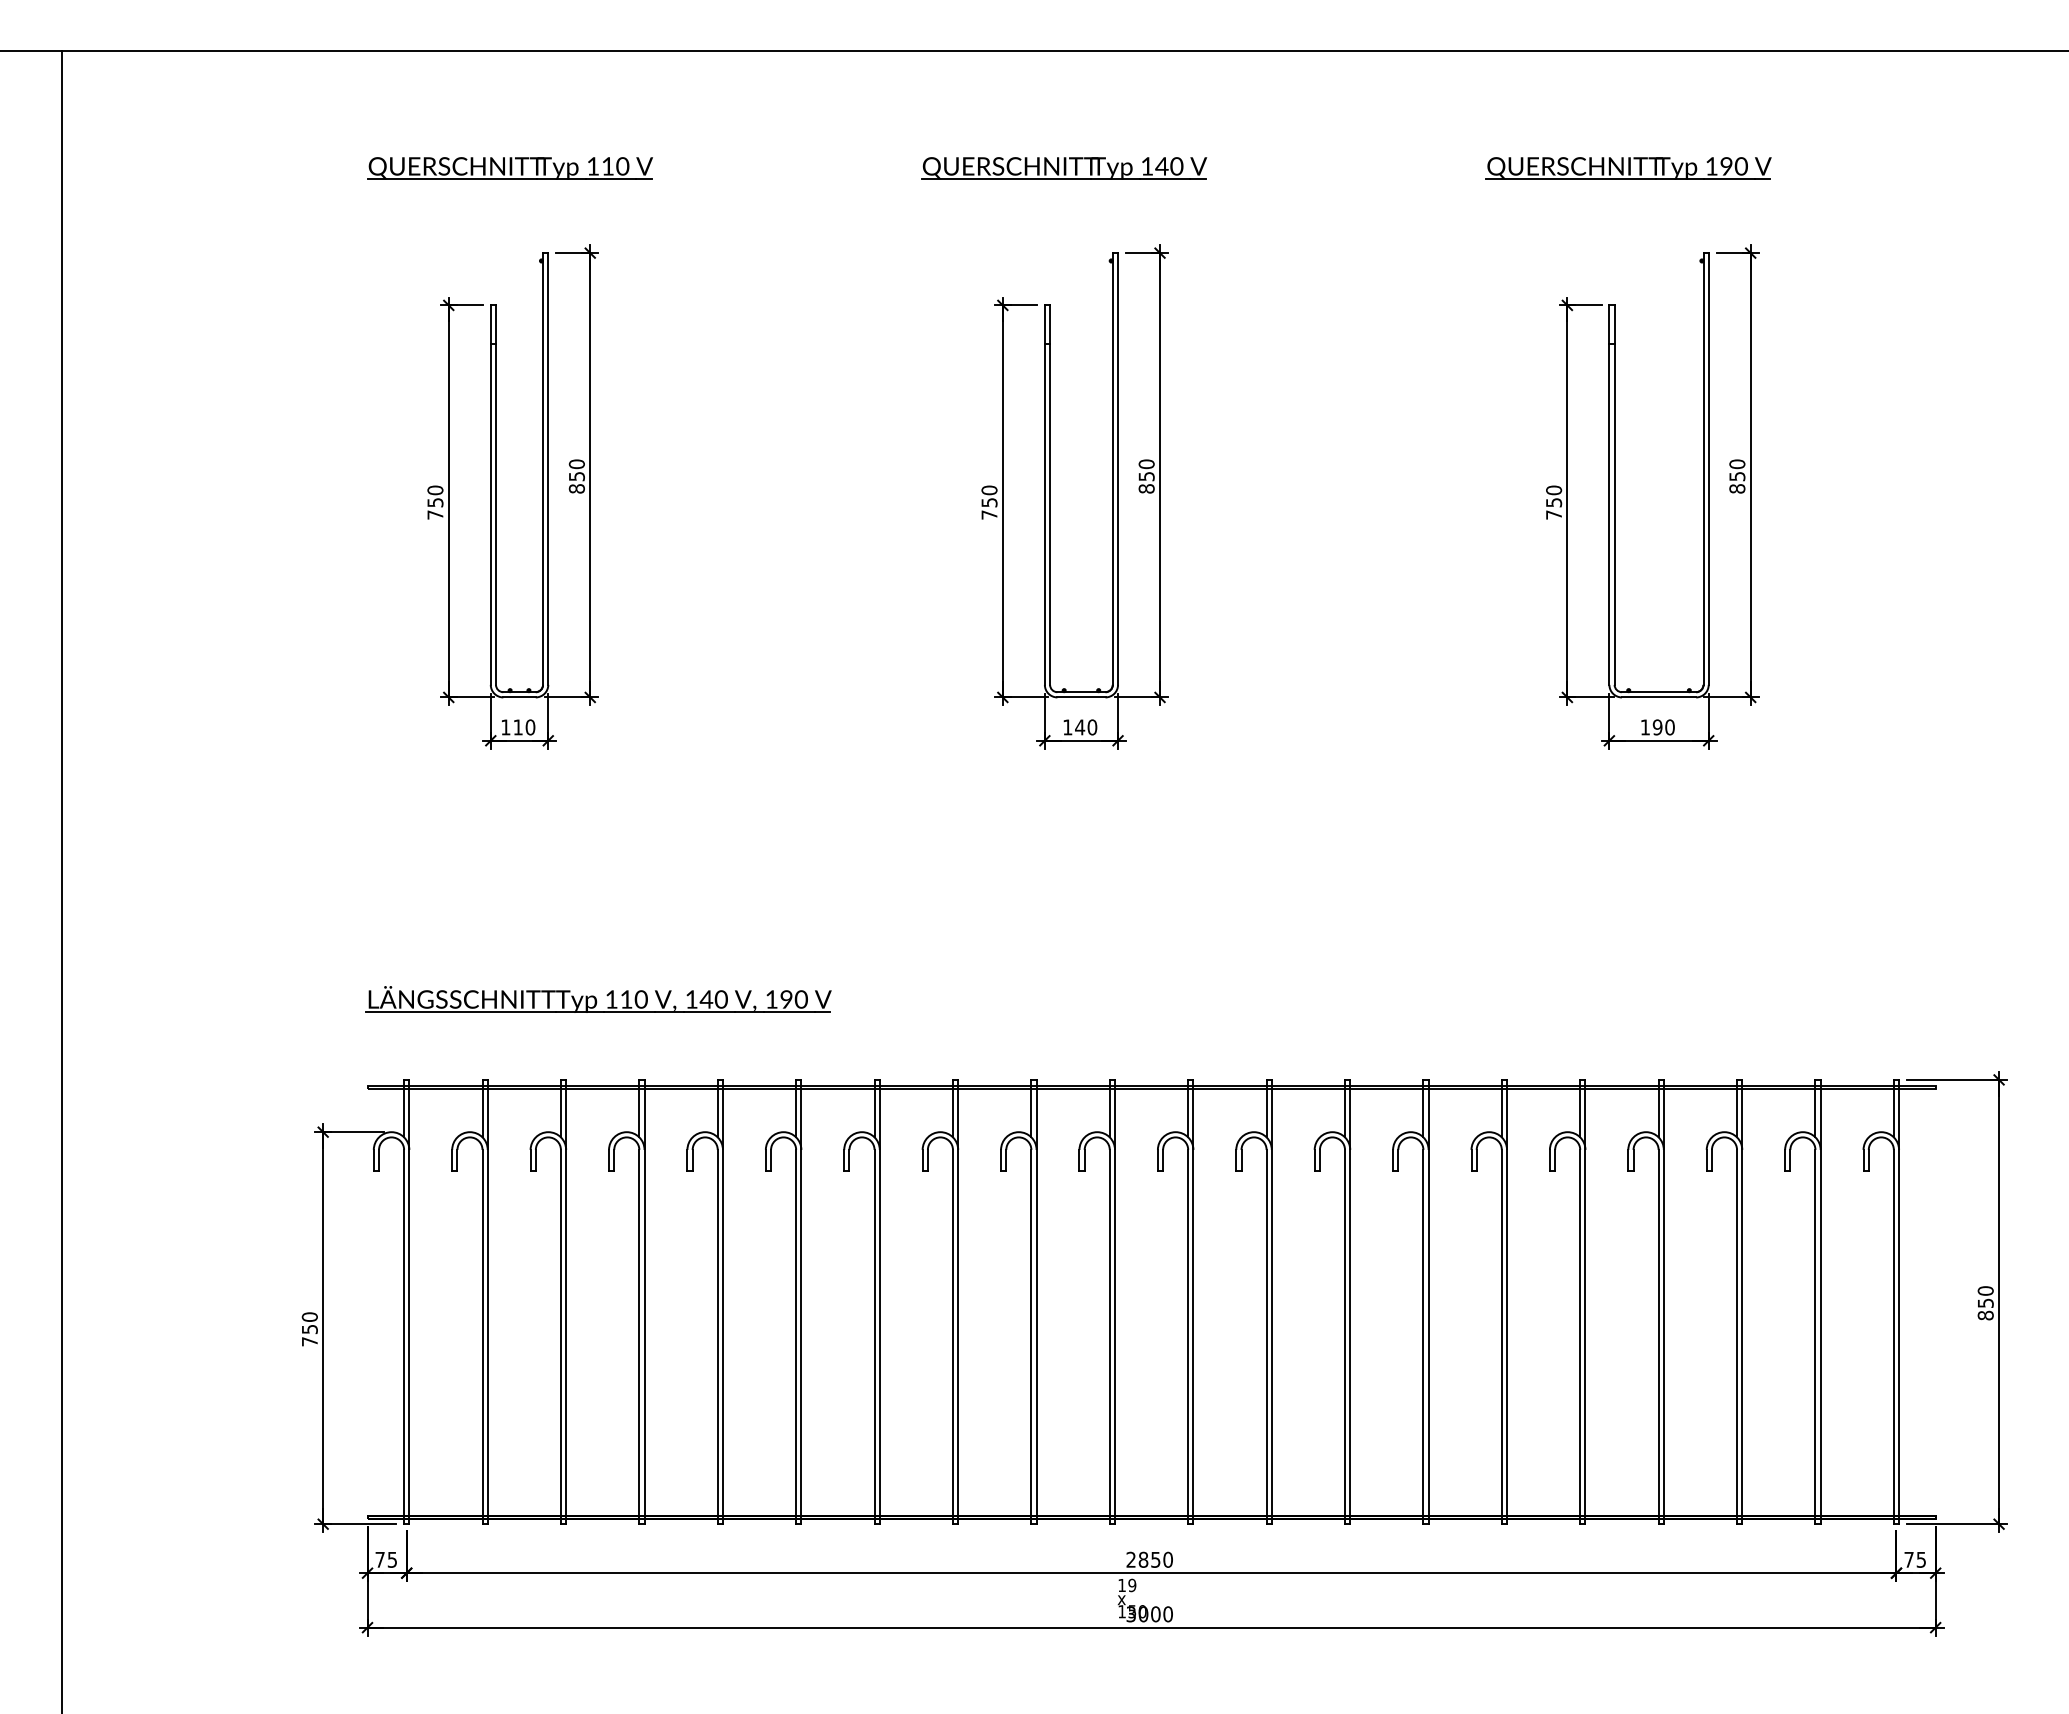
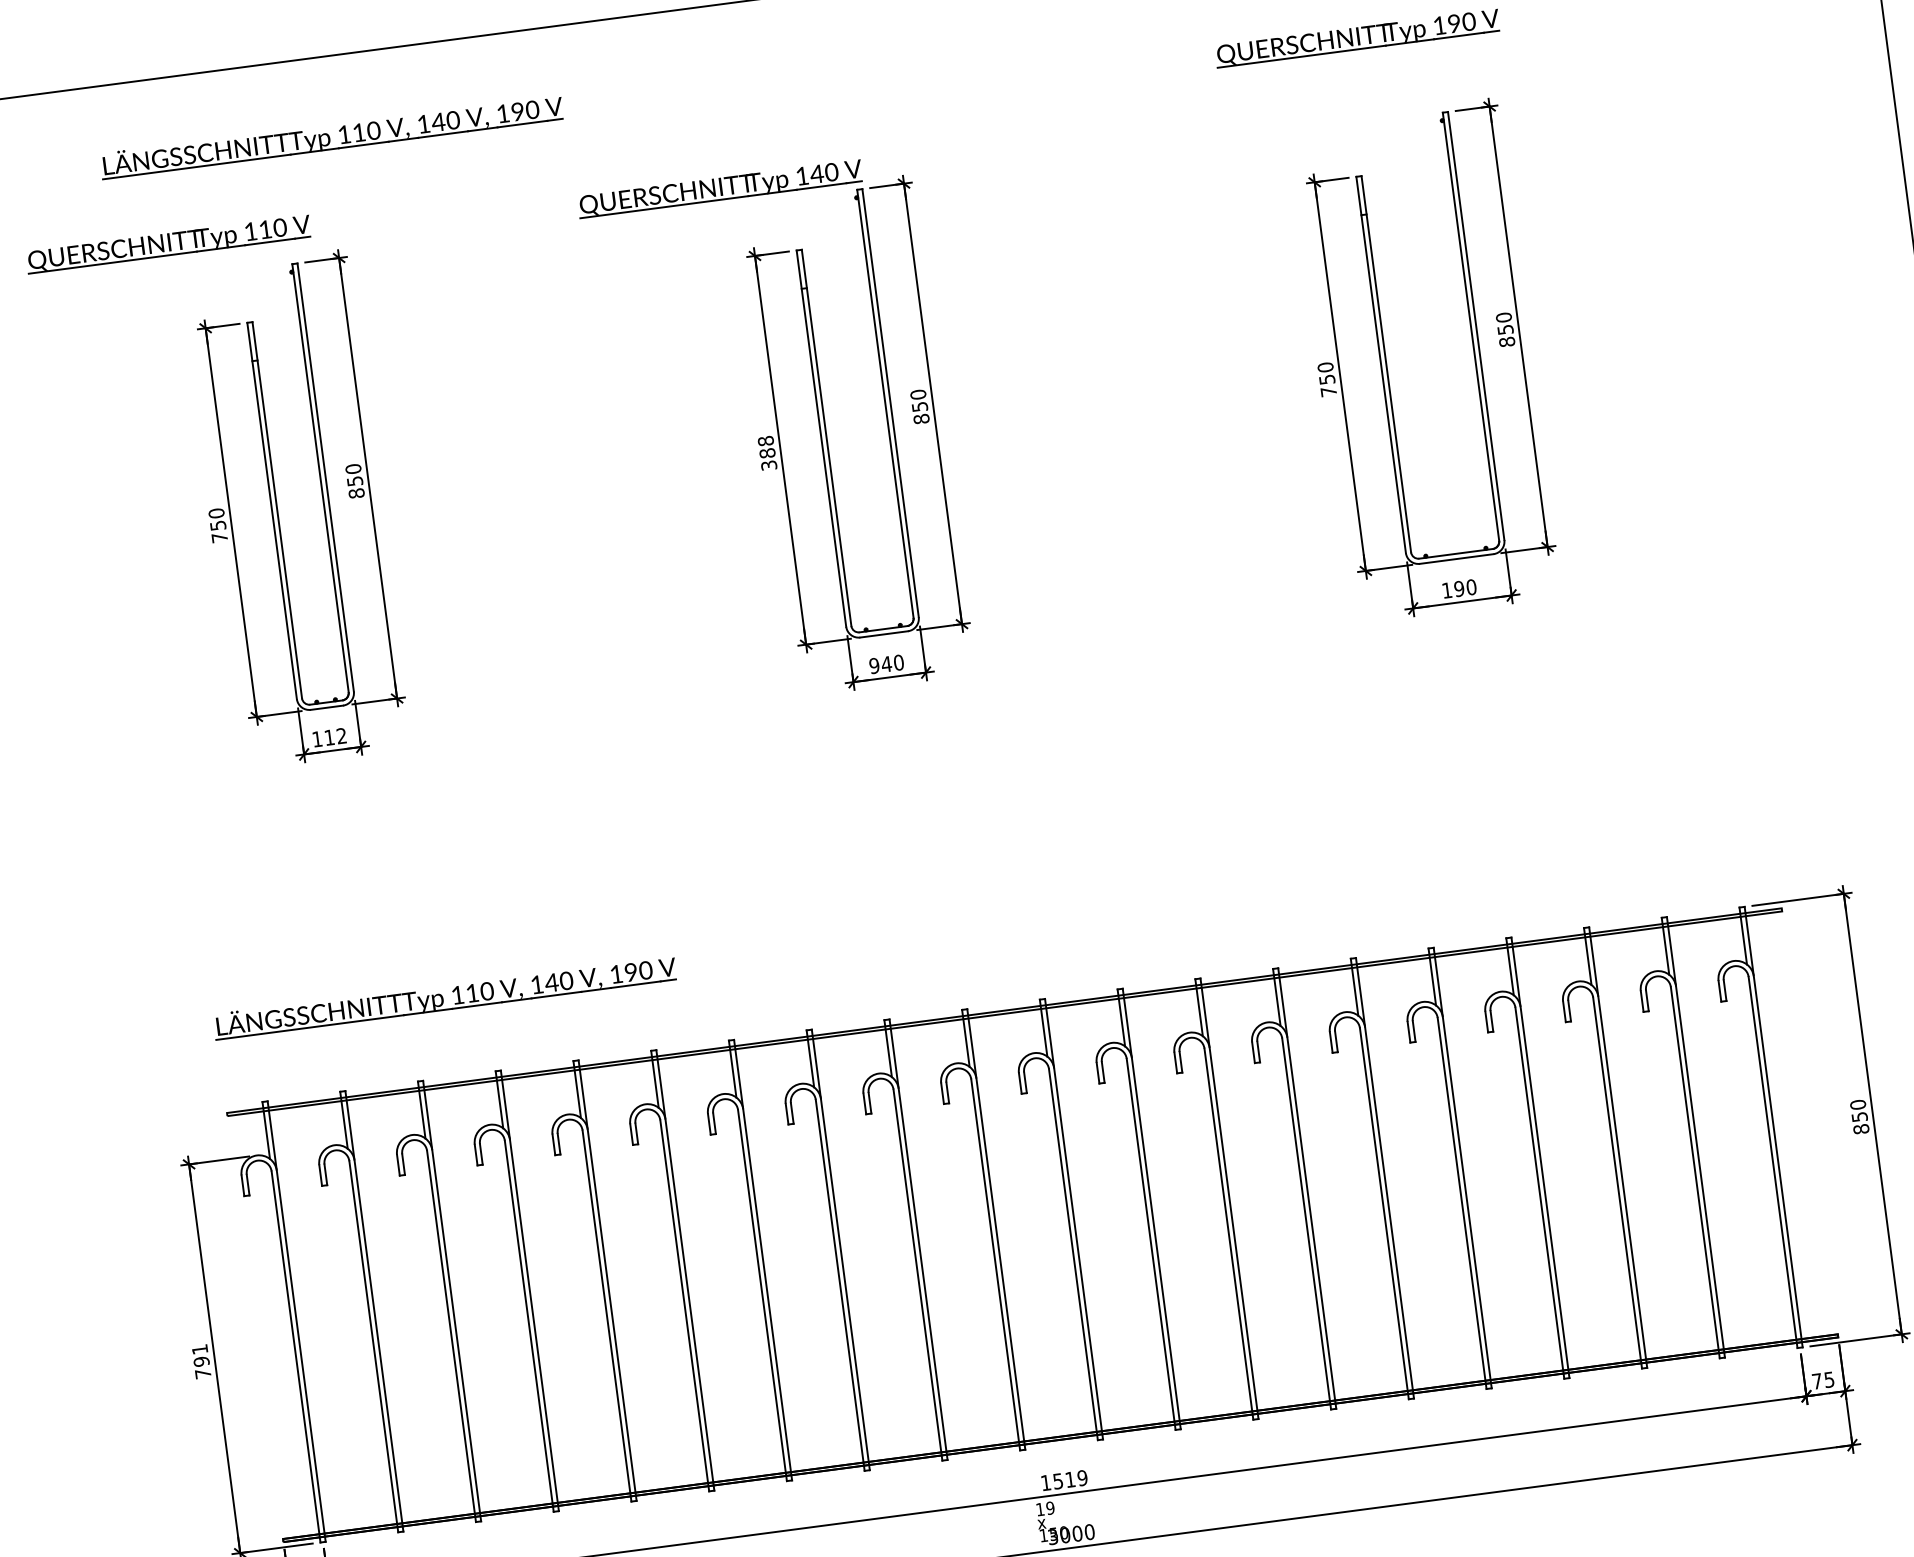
part: (598, 131) -> (331, 136), added
part: (509, 168) -> (168, 244), moved
part: (1064, 168) -> (720, 189), moved
text: (989, 502) -> (767, 453), 750 -> 388
text: (530, 727) -> (341, 736), 110 -> 112
text: (1067, 727) -> (874, 666), 140 -> 940
text: (309, 1323) -> (200, 1355), 750 -> 791
text: (1149, 1559) -> (1064, 1480), 2850 -> 1519

